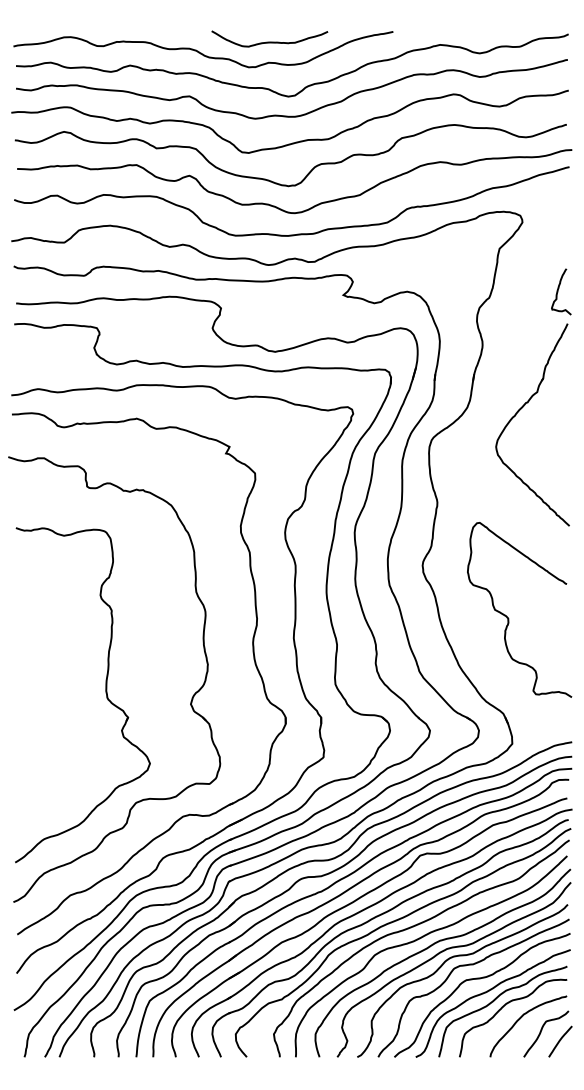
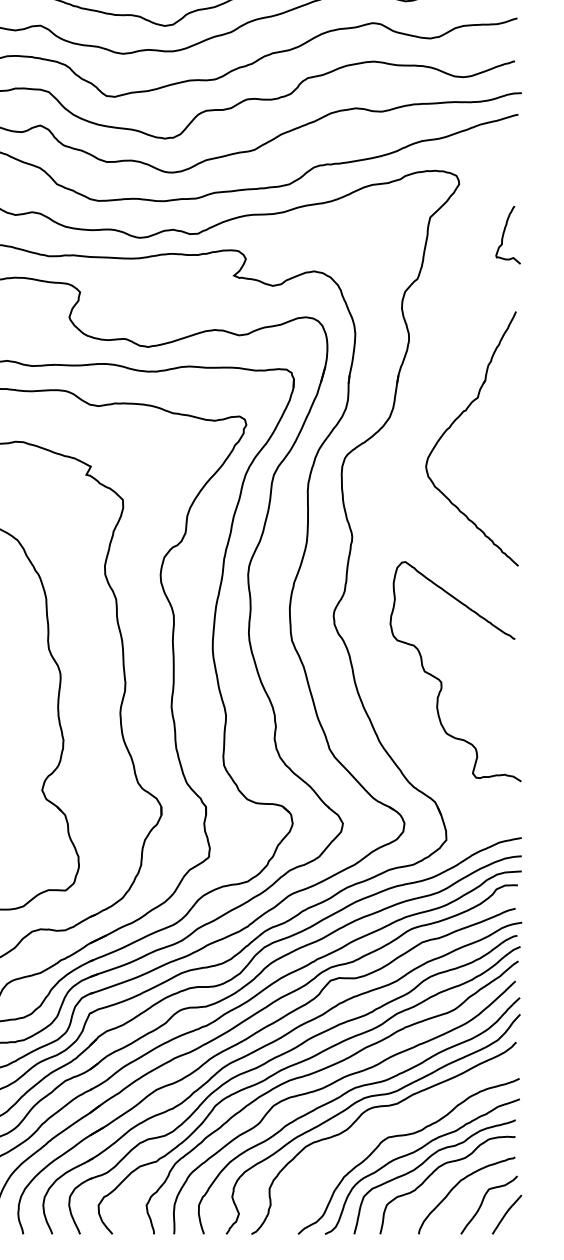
curve: (558, 291) -> (504, 234), moved
curve: (473, 965) -> (397, 1118), removed

